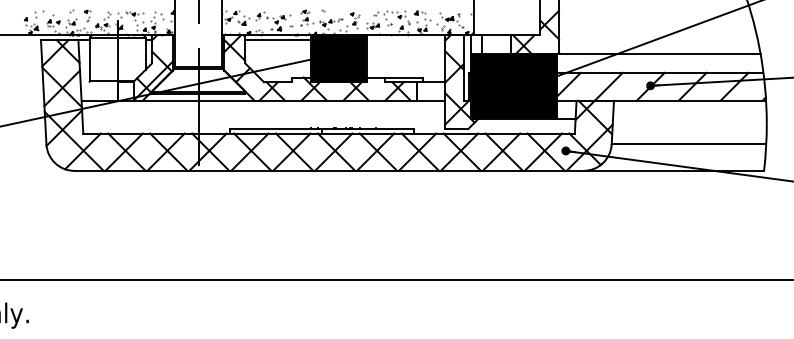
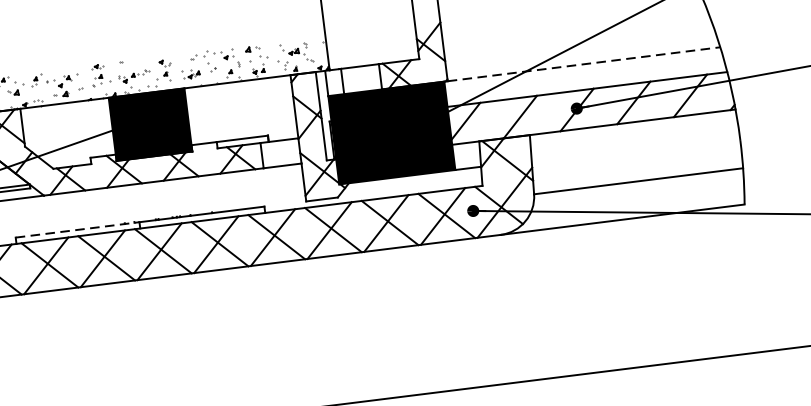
line: (277, 40) -> (64, 110), removed
line: (659, 54) -> (583, 64), solid -> dashed
line: (276, 128) -> (78, 229), solid -> dashed

